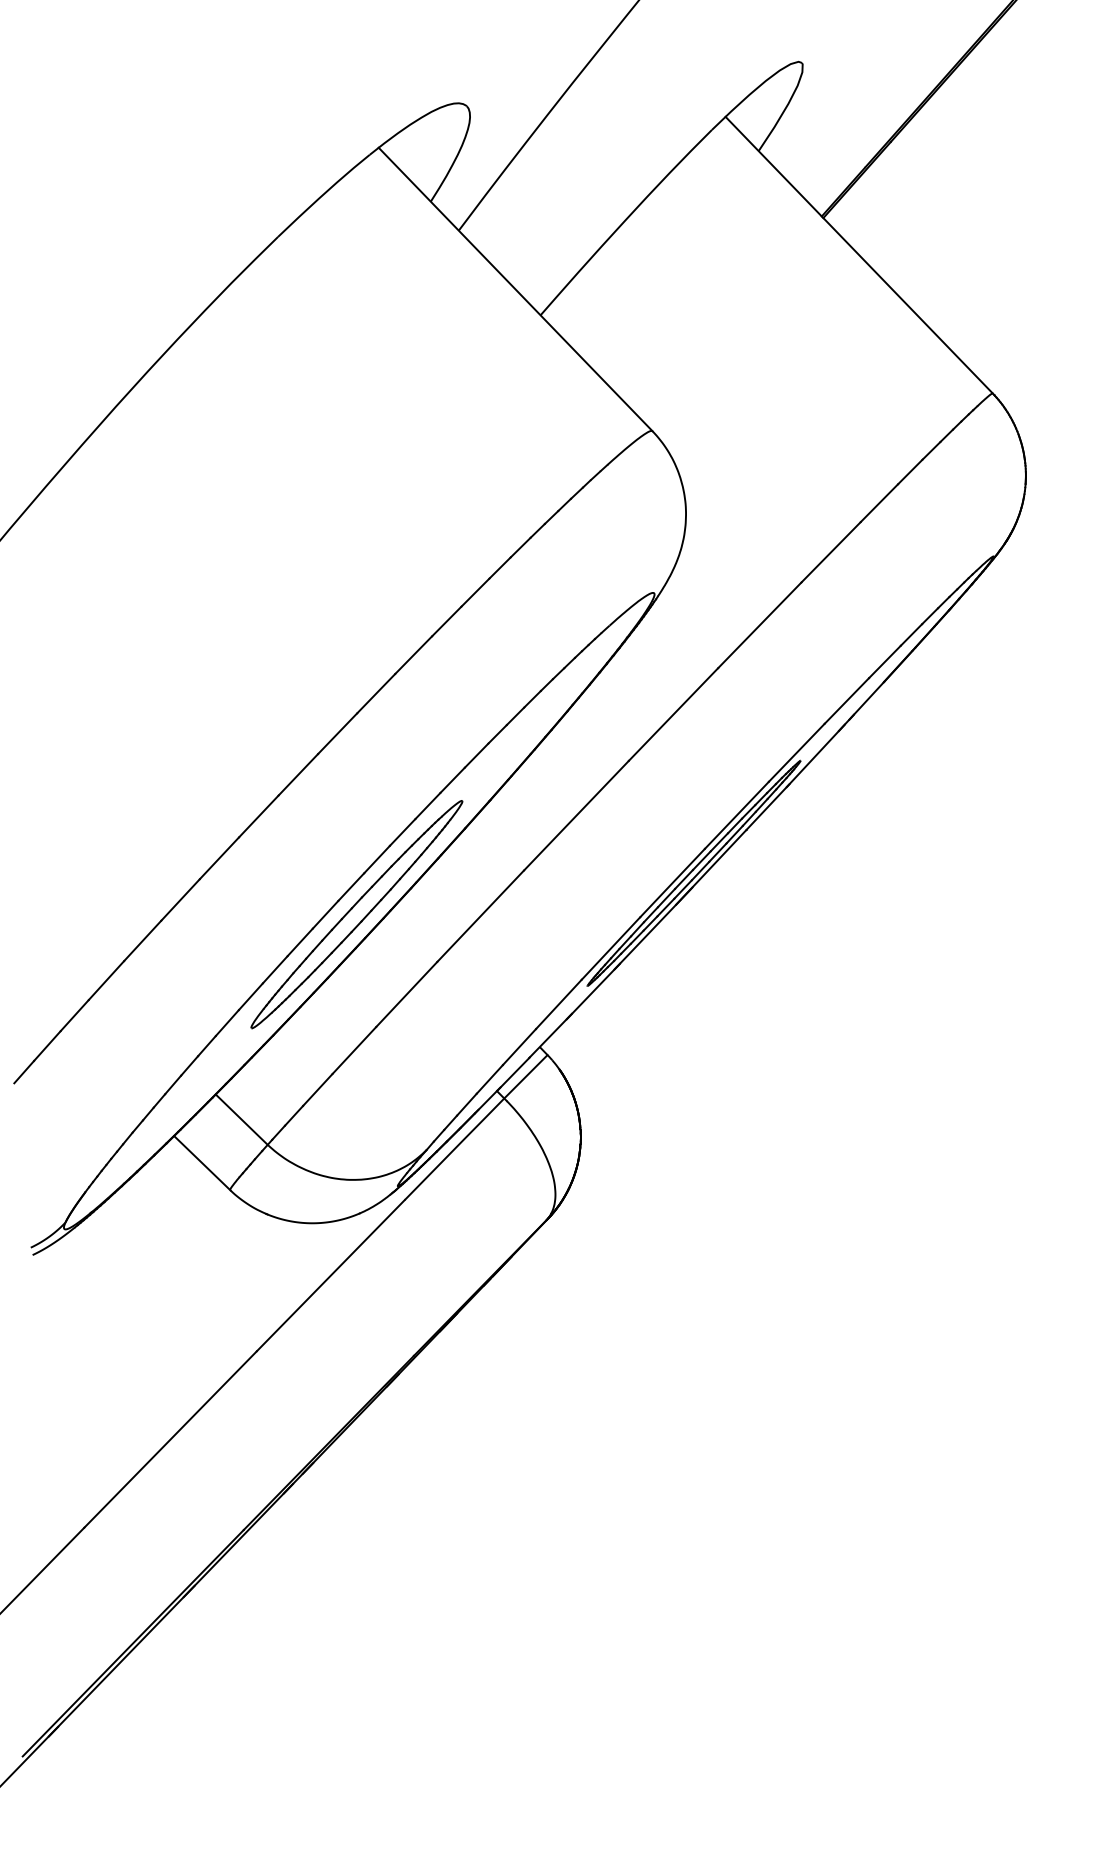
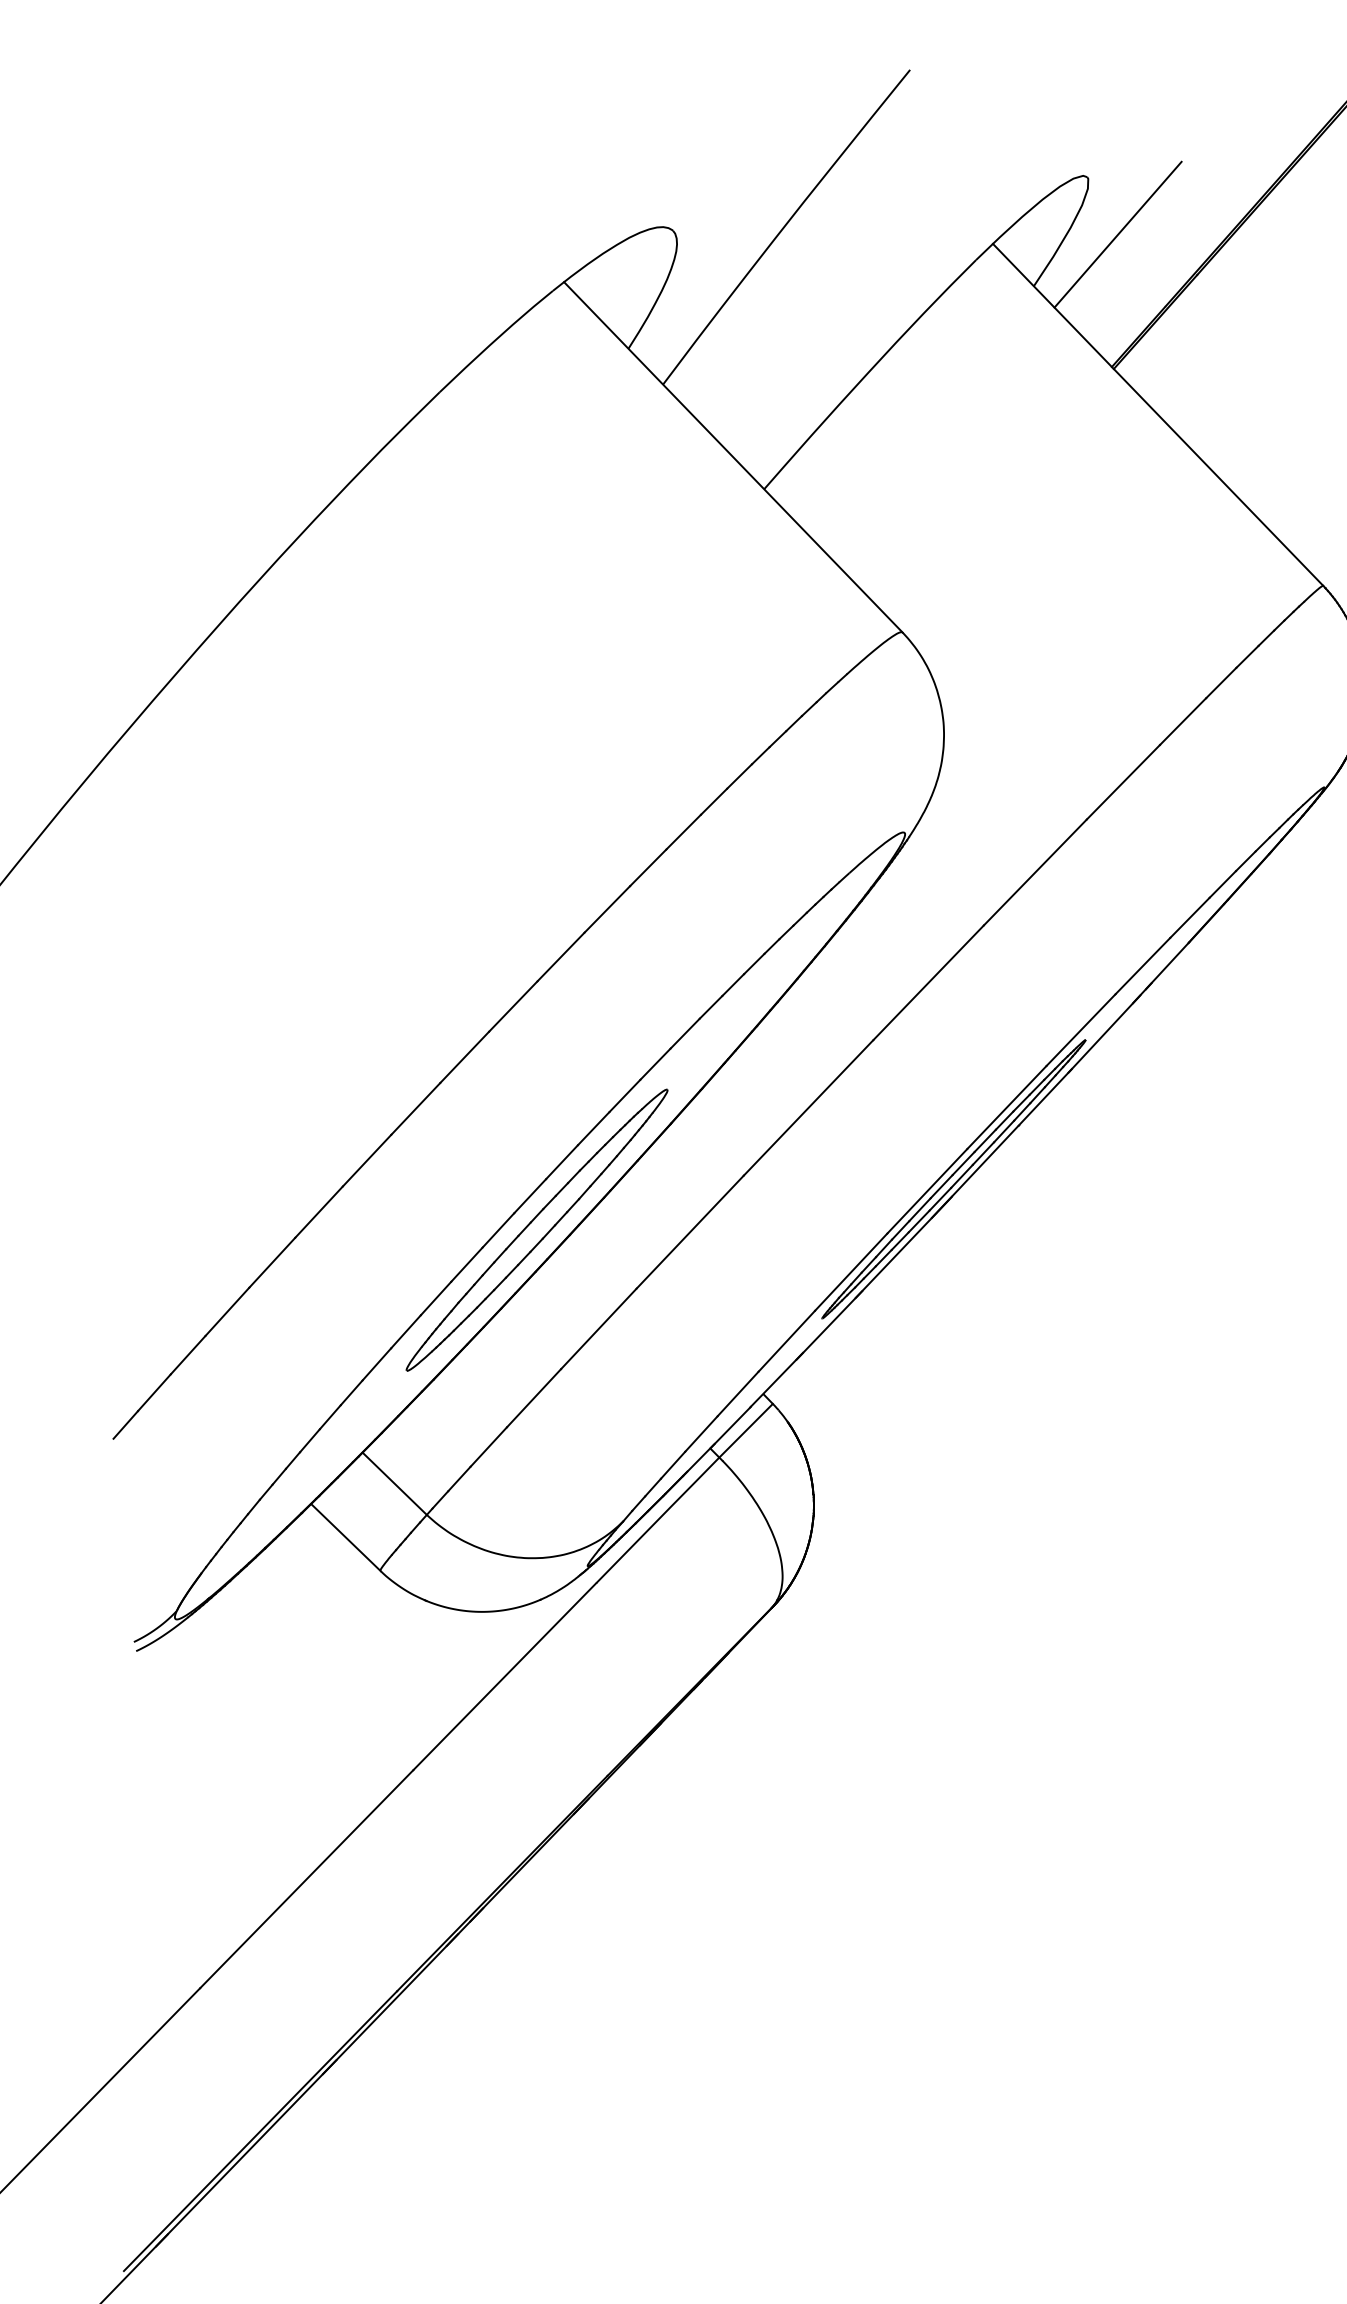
line: (826, 109) -> (1117, 234), added

